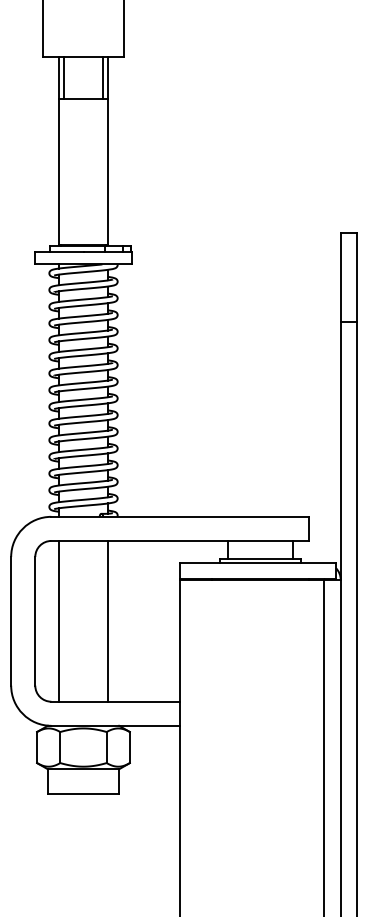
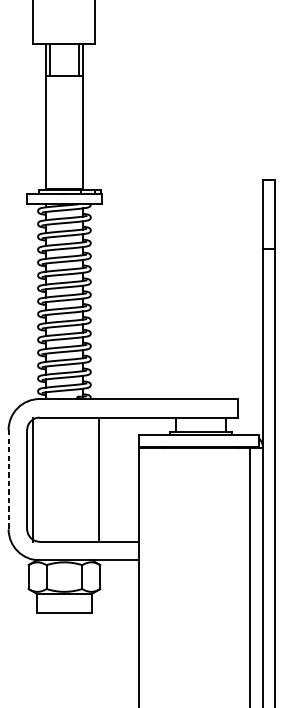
line: (59, 620) -> (33, 479), moved
line: (107, 620) -> (99, 479), moved
line: (11, 621) -> (8, 479), solid -> dashed

